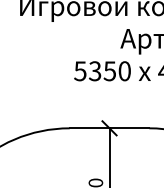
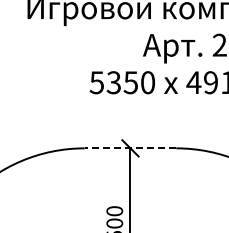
line: (109, 128) -> (130, 148), solid -> dashed

